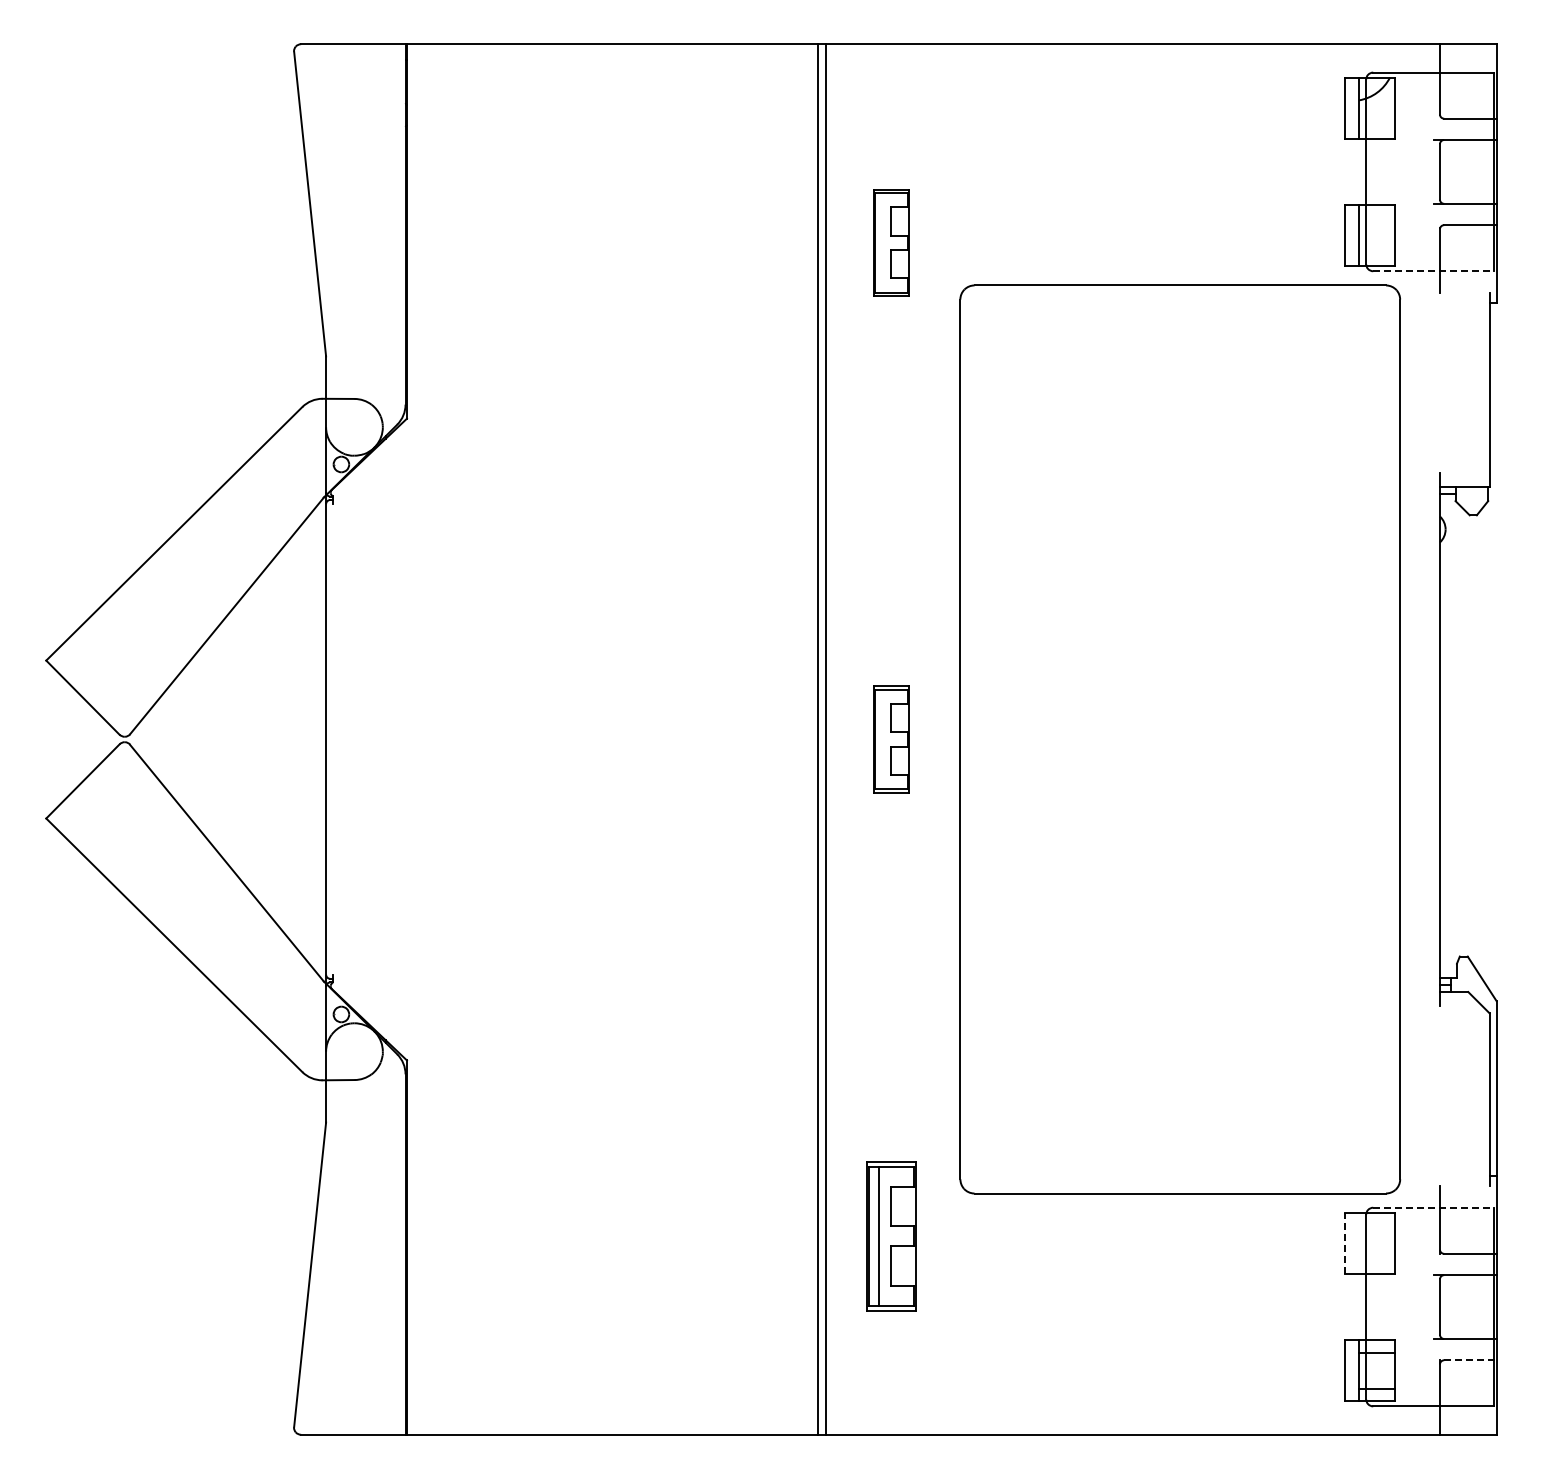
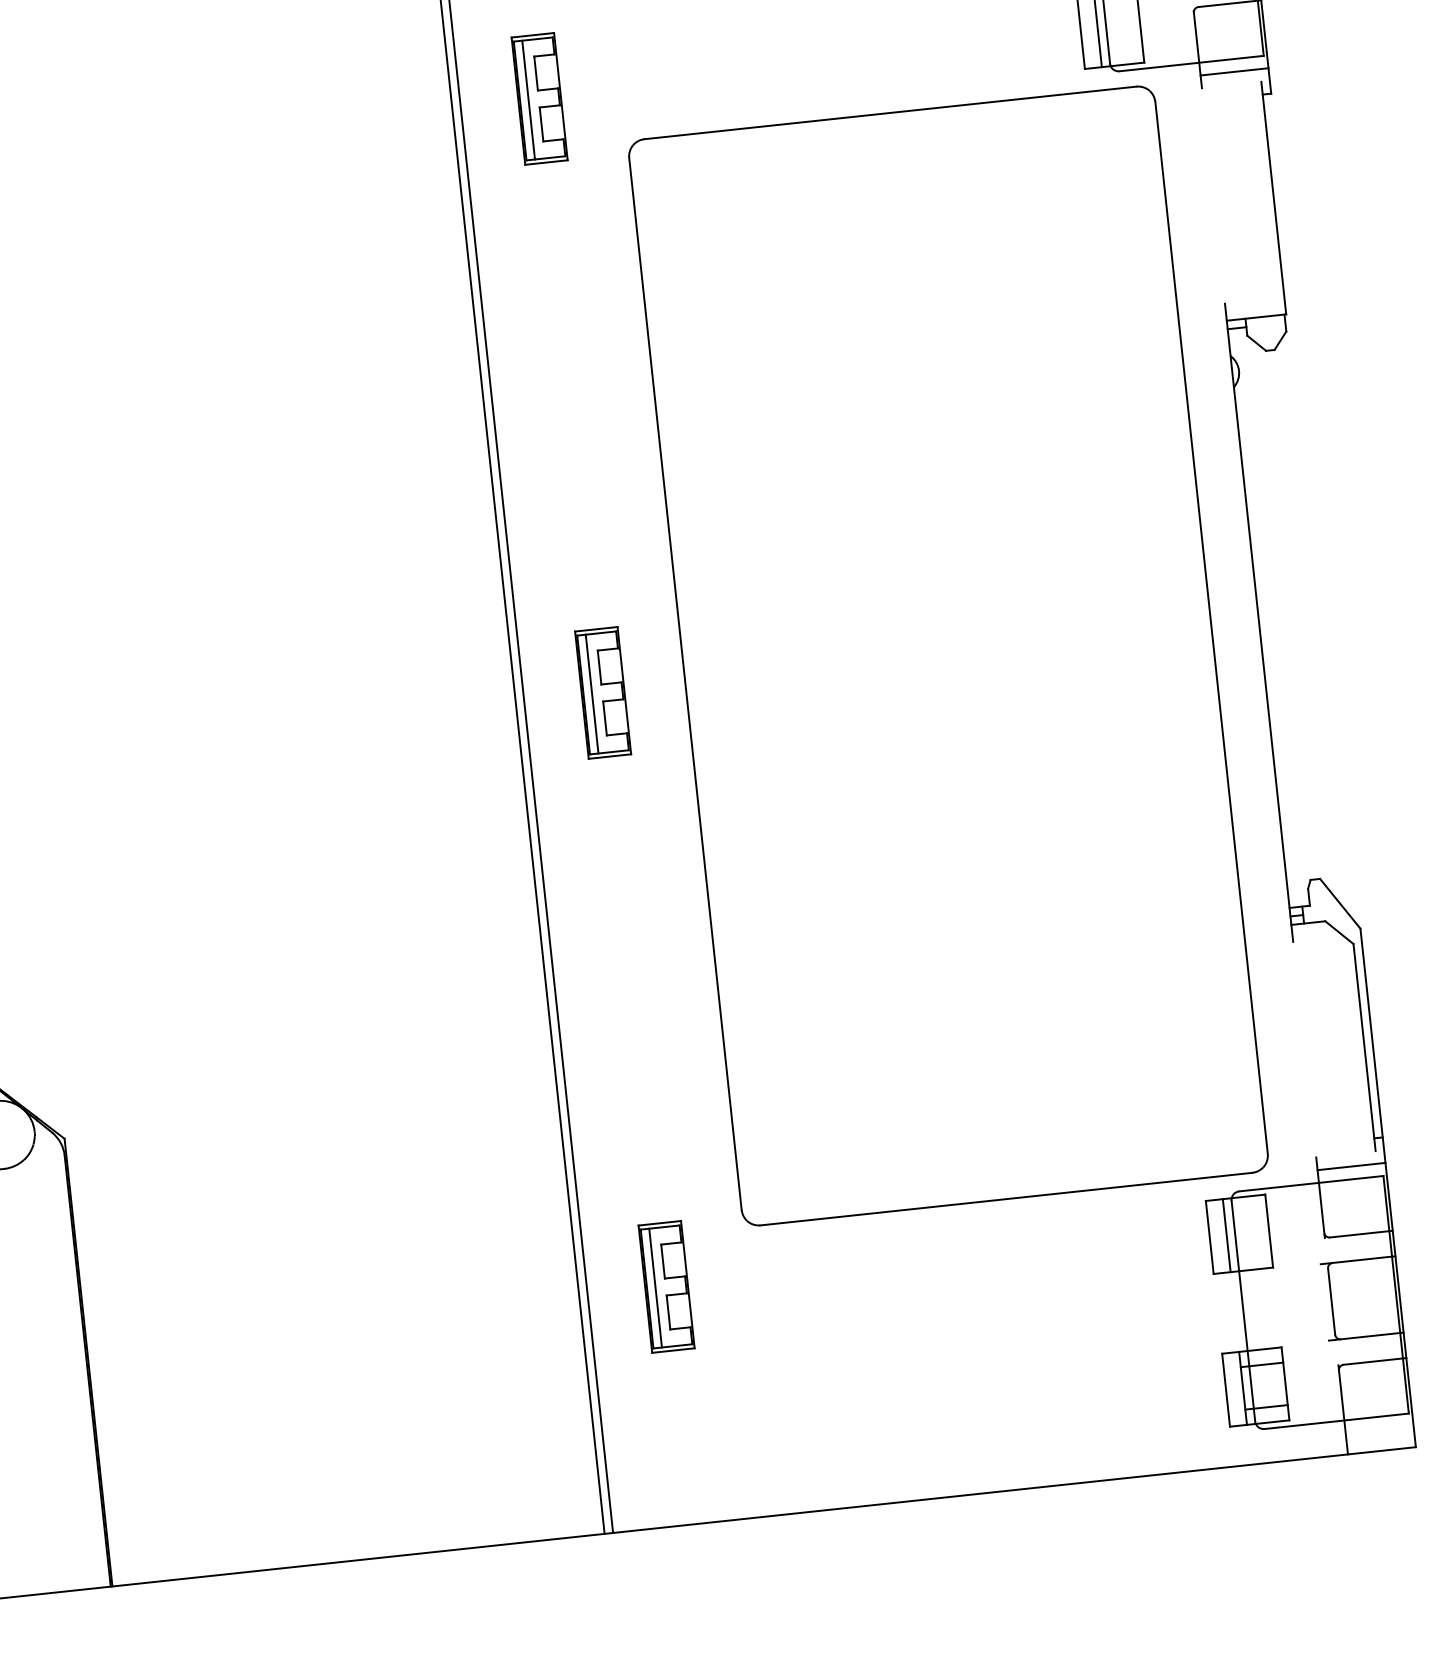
line: (882, 242) -> (528, 99), added
line: (1434, 271) -> (1192, 63), dashed -> solid
line: (1467, 281) -> (1233, 71), added
line: (882, 739) -> (592, 694), added
line: (1467, 1197) -> (1350, 1167), added
line: (1434, 1207) -> (1312, 1183), dashed -> solid
part: (891, 1235) -> (666, 1286), size x0.71
line: (1359, 1242) -> (1227, 1234), added
line: (1344, 1243) -> (1209, 1237), dashed -> solid
line: (1470, 1360) -> (1375, 1361), dashed -> solid

